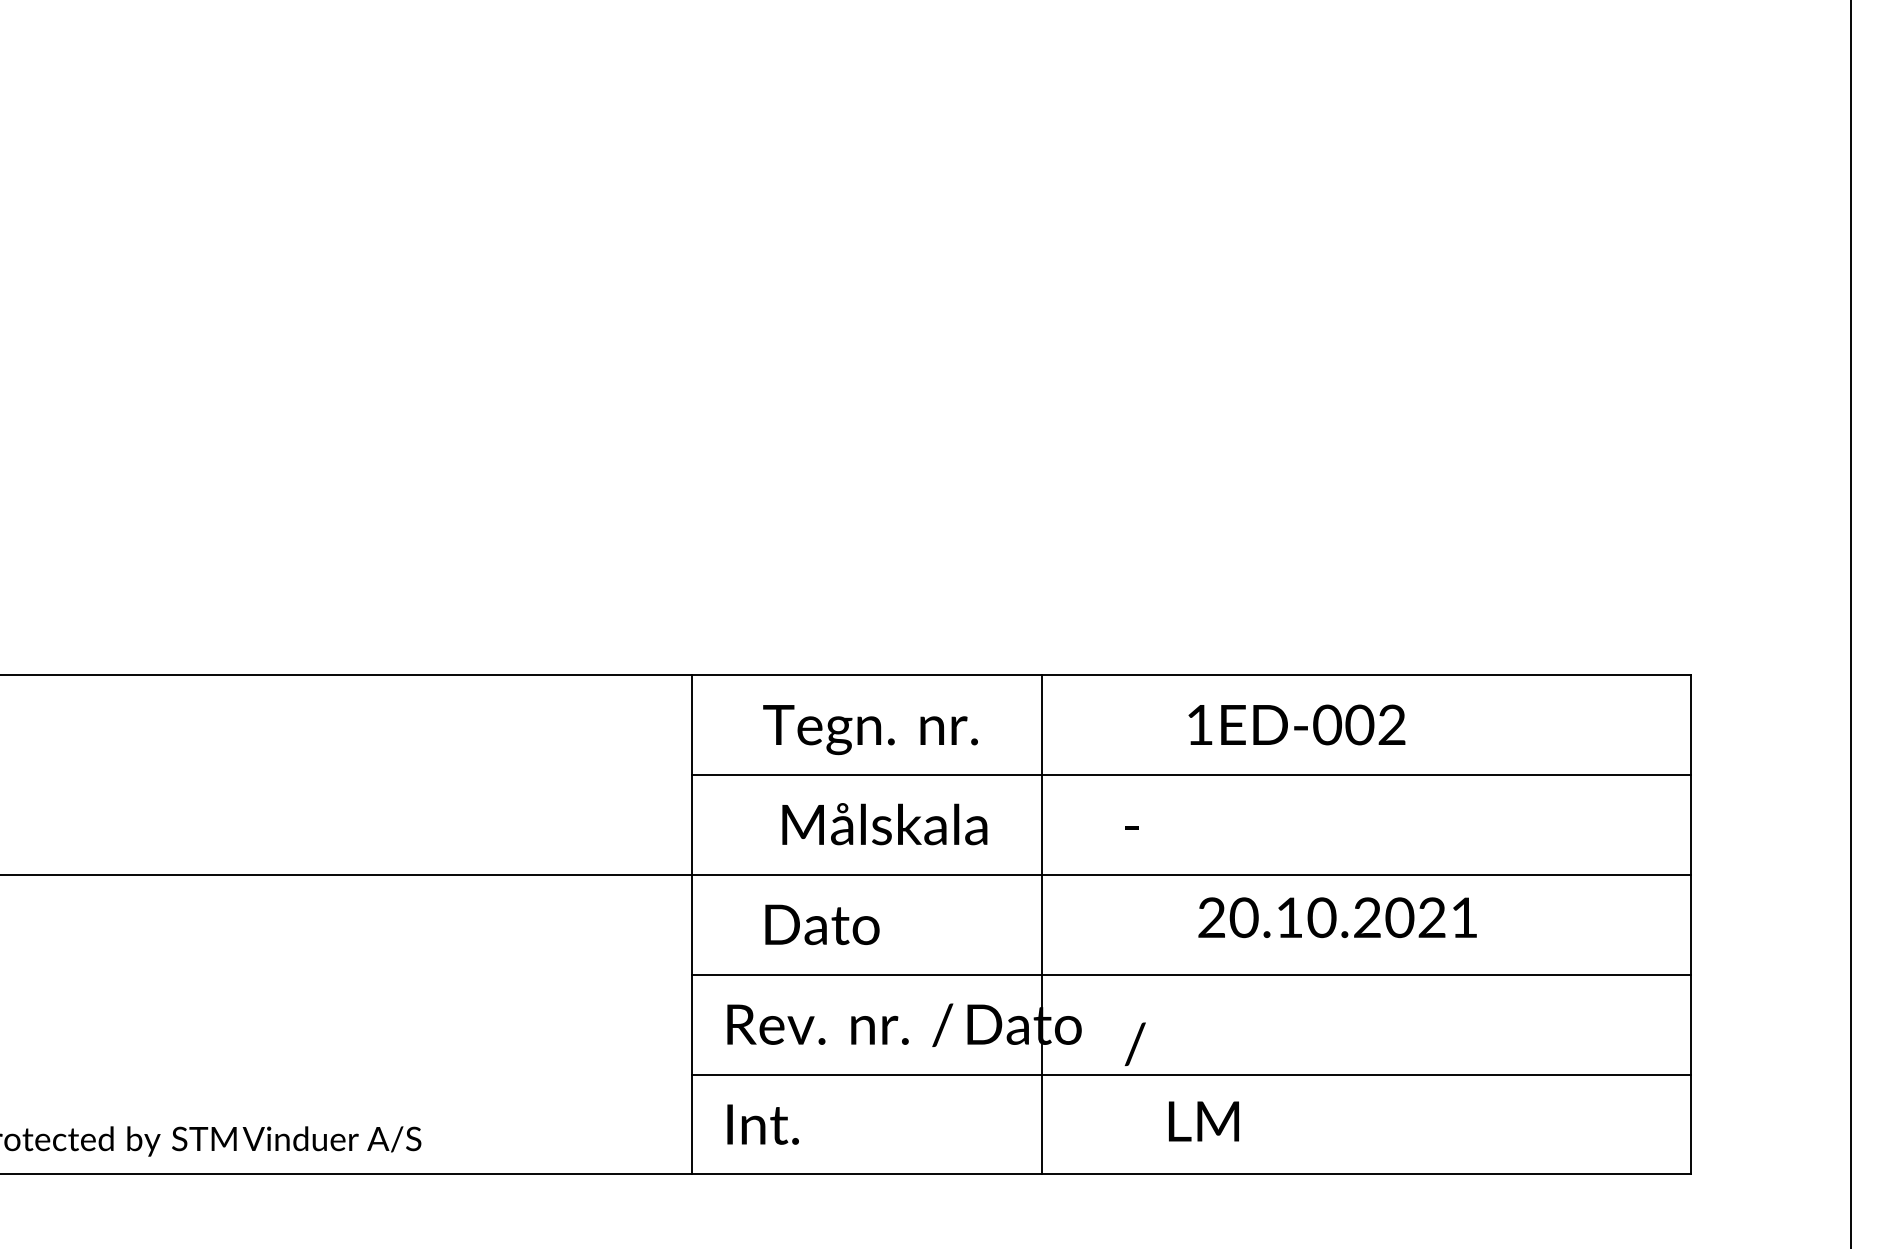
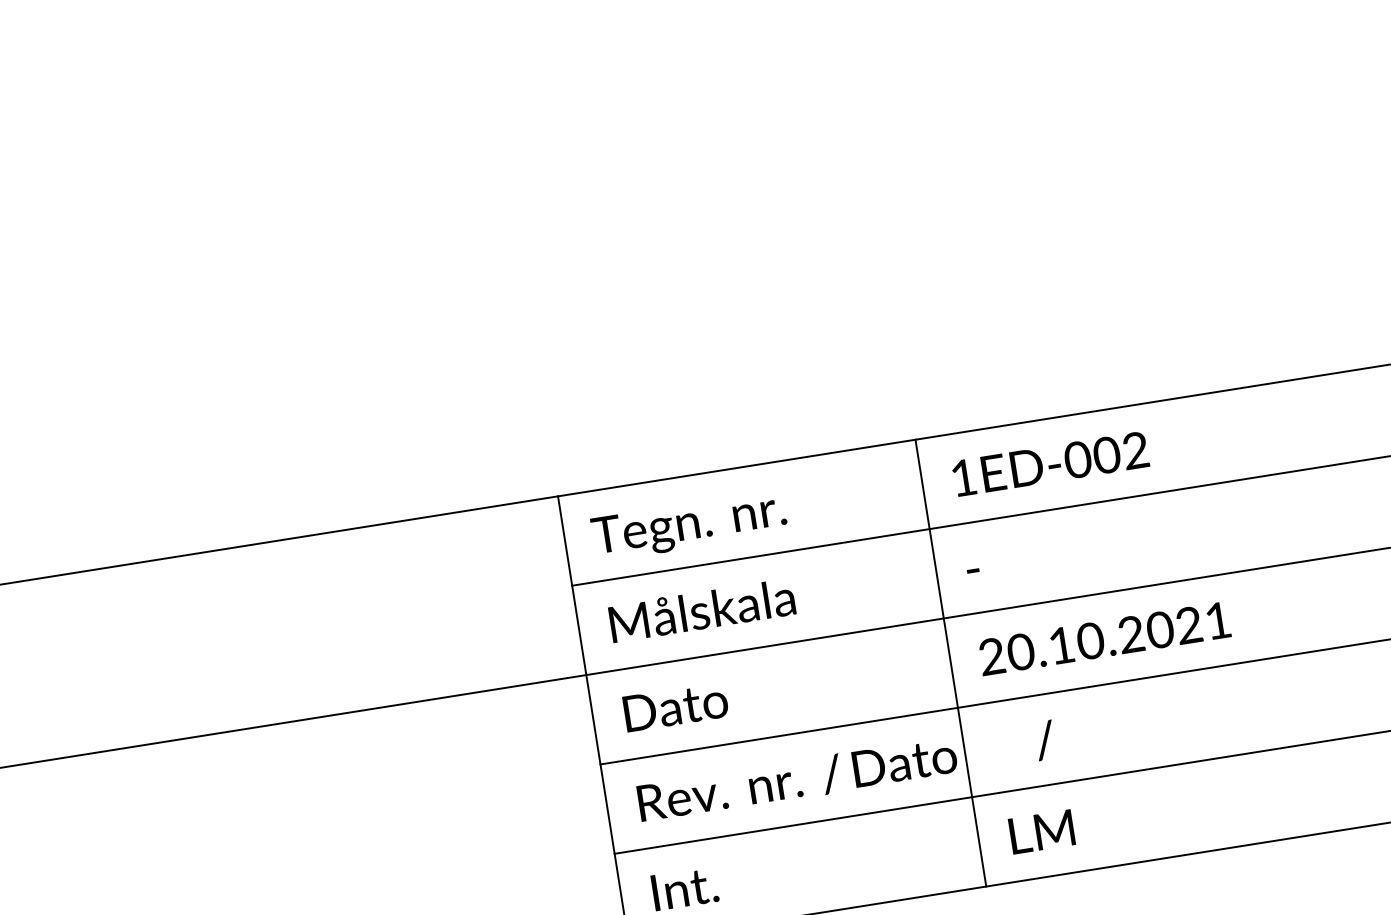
text: (1296, 724) -> (1050, 463), moved
text: (870, 730) -> (689, 526), moved
text: (884, 824) -> (701, 610), moved
text: (1337, 917) -> (1104, 638), moved
text: (822, 924) -> (675, 706), moved
line: (1041, 924) -> (950, 662), moved
text: (1134, 1043) -> (1044, 739), moved
text: (1203, 1121) -> (1041, 832), moved

